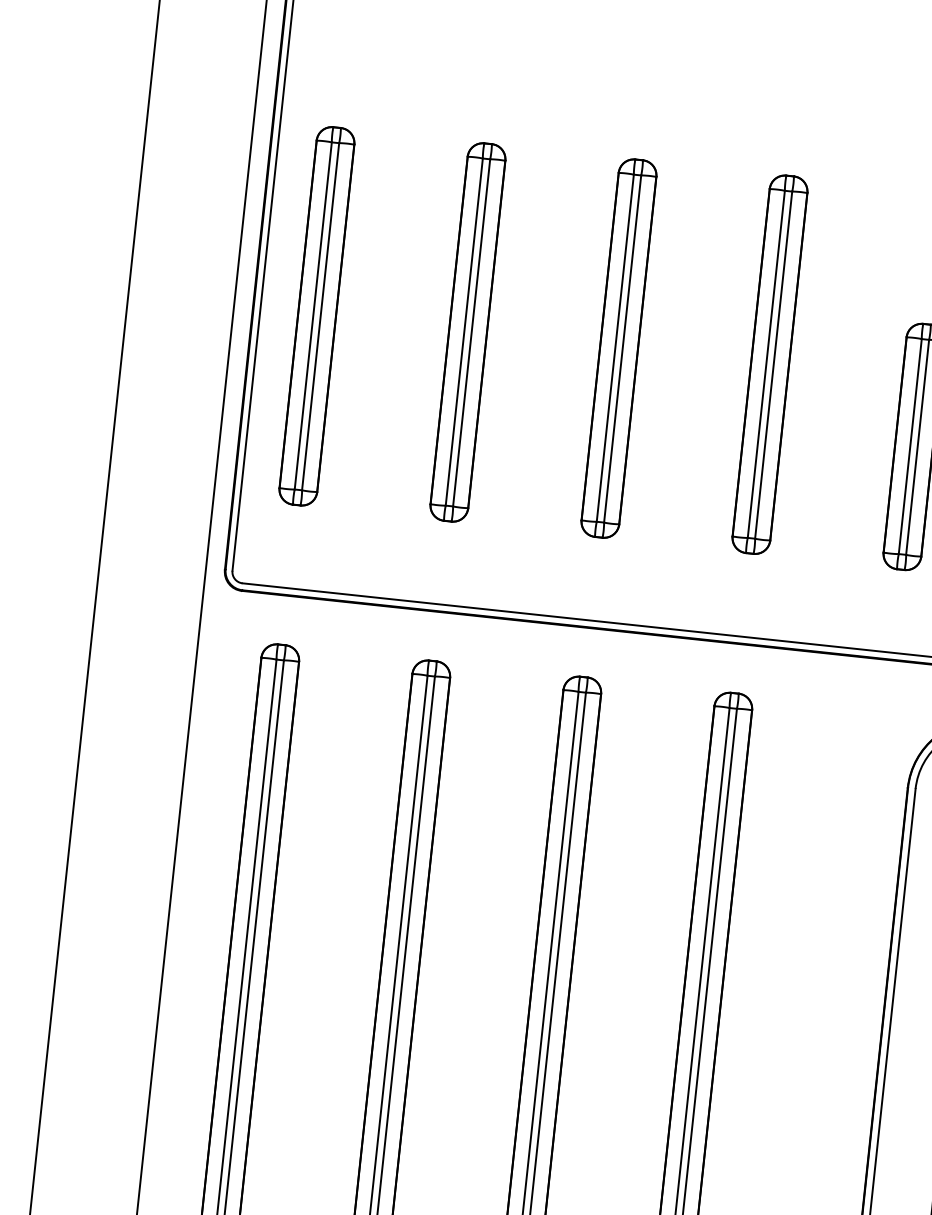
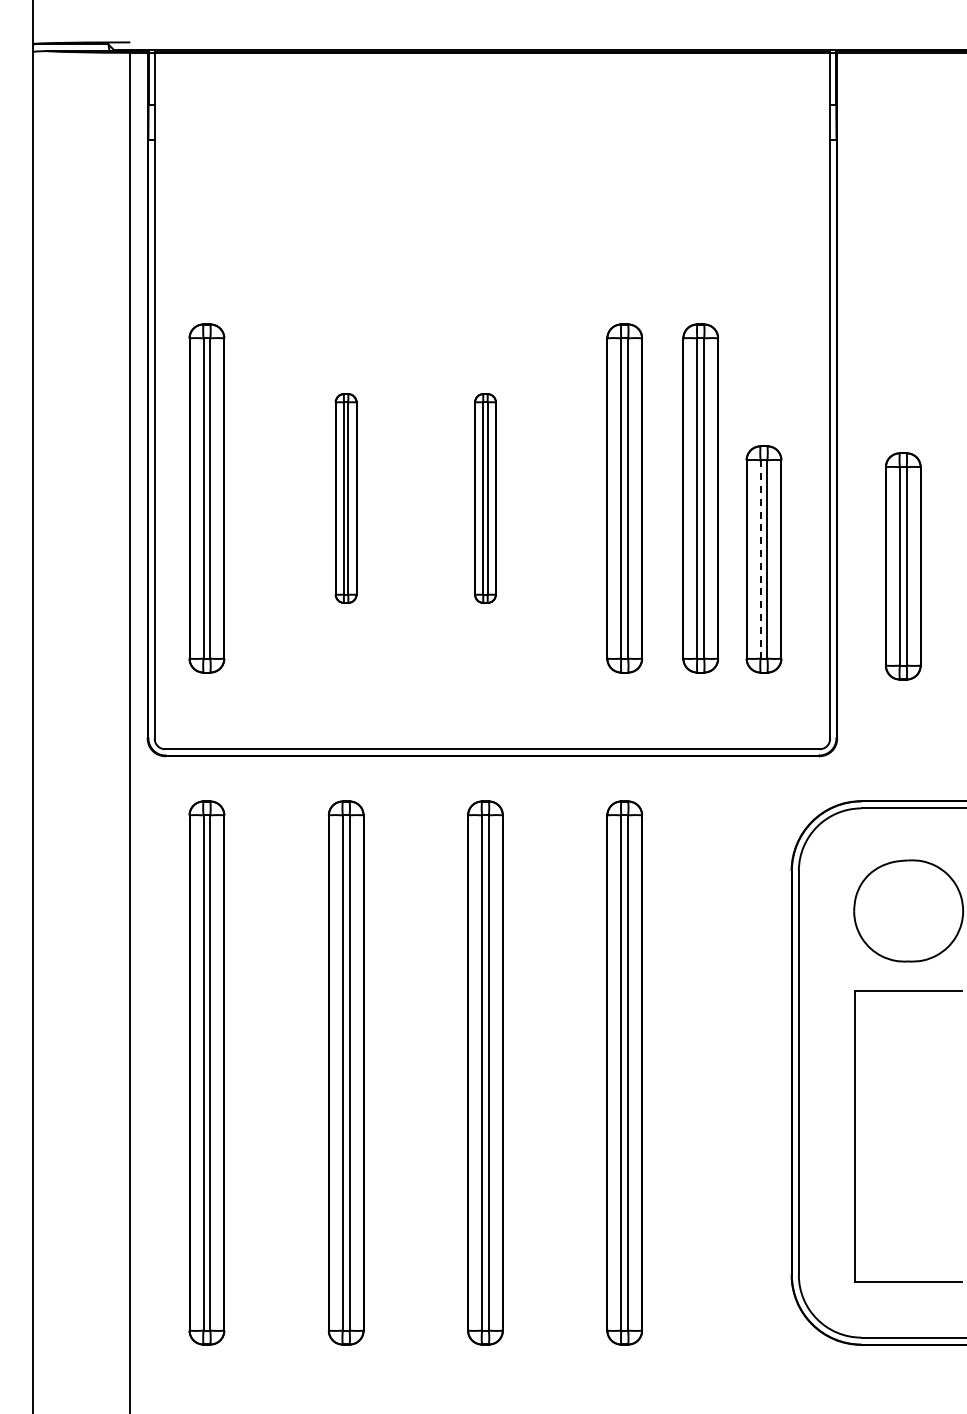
part: (467, 332) -> (345, 498), size x0.6
part: (619, 348) -> (485, 498), size x0.6
part: (852, 373) -> (700, 498), added
line: (910, 446) -> (760, 559), solid -> dashed

